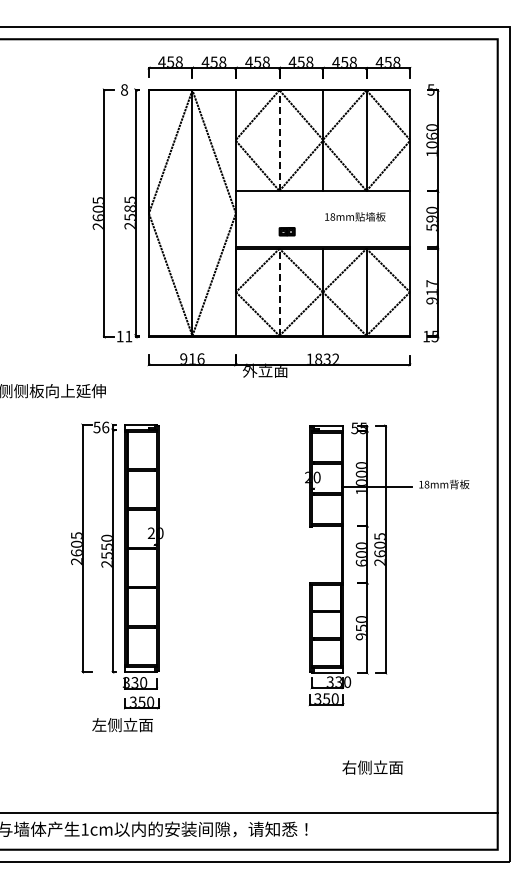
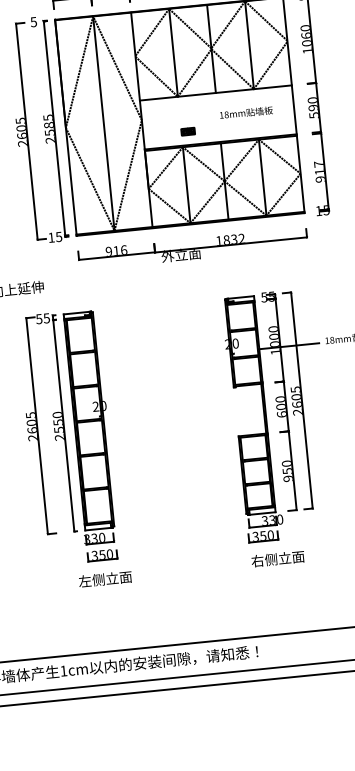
text: (123, 89) -> (32, 21), 8 -> 5
line: (279, 141) -> (173, 53), dashed -> solid
line: (279, 292) -> (186, 185), dashed -> solid
text: (128, 336) -> (58, 236), 11 -> 15
text: (105, 427) -> (46, 318), 56 -> 55
text: (122, 725) -> (105, 579), moved
text: (372, 767) -> (277, 558), moved

